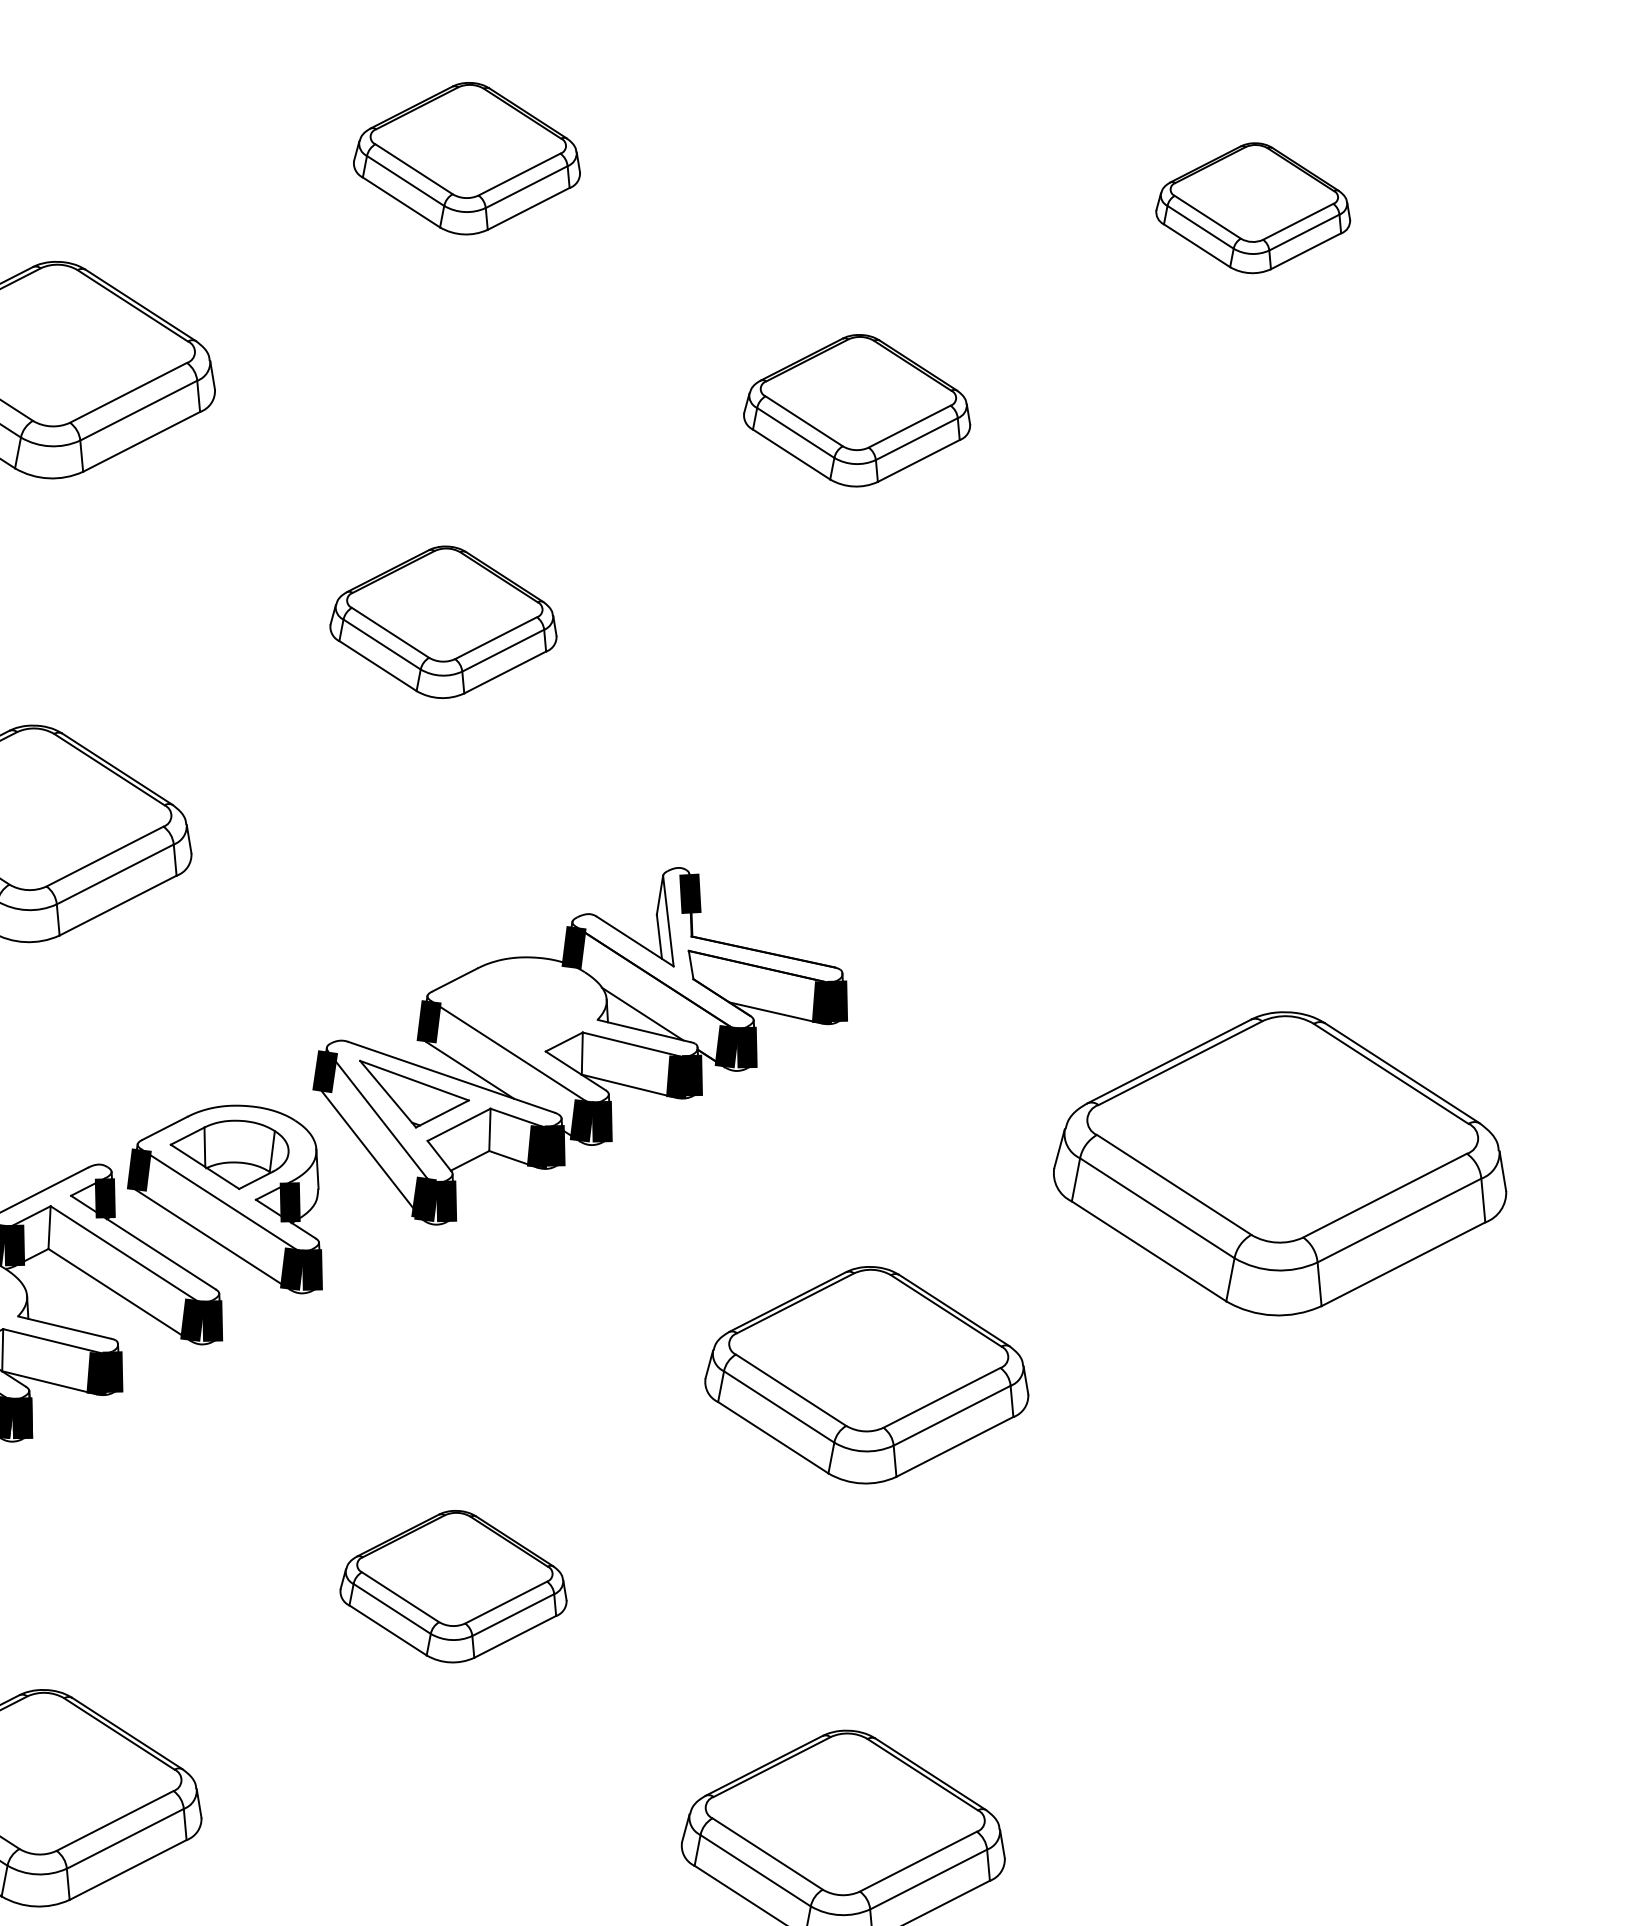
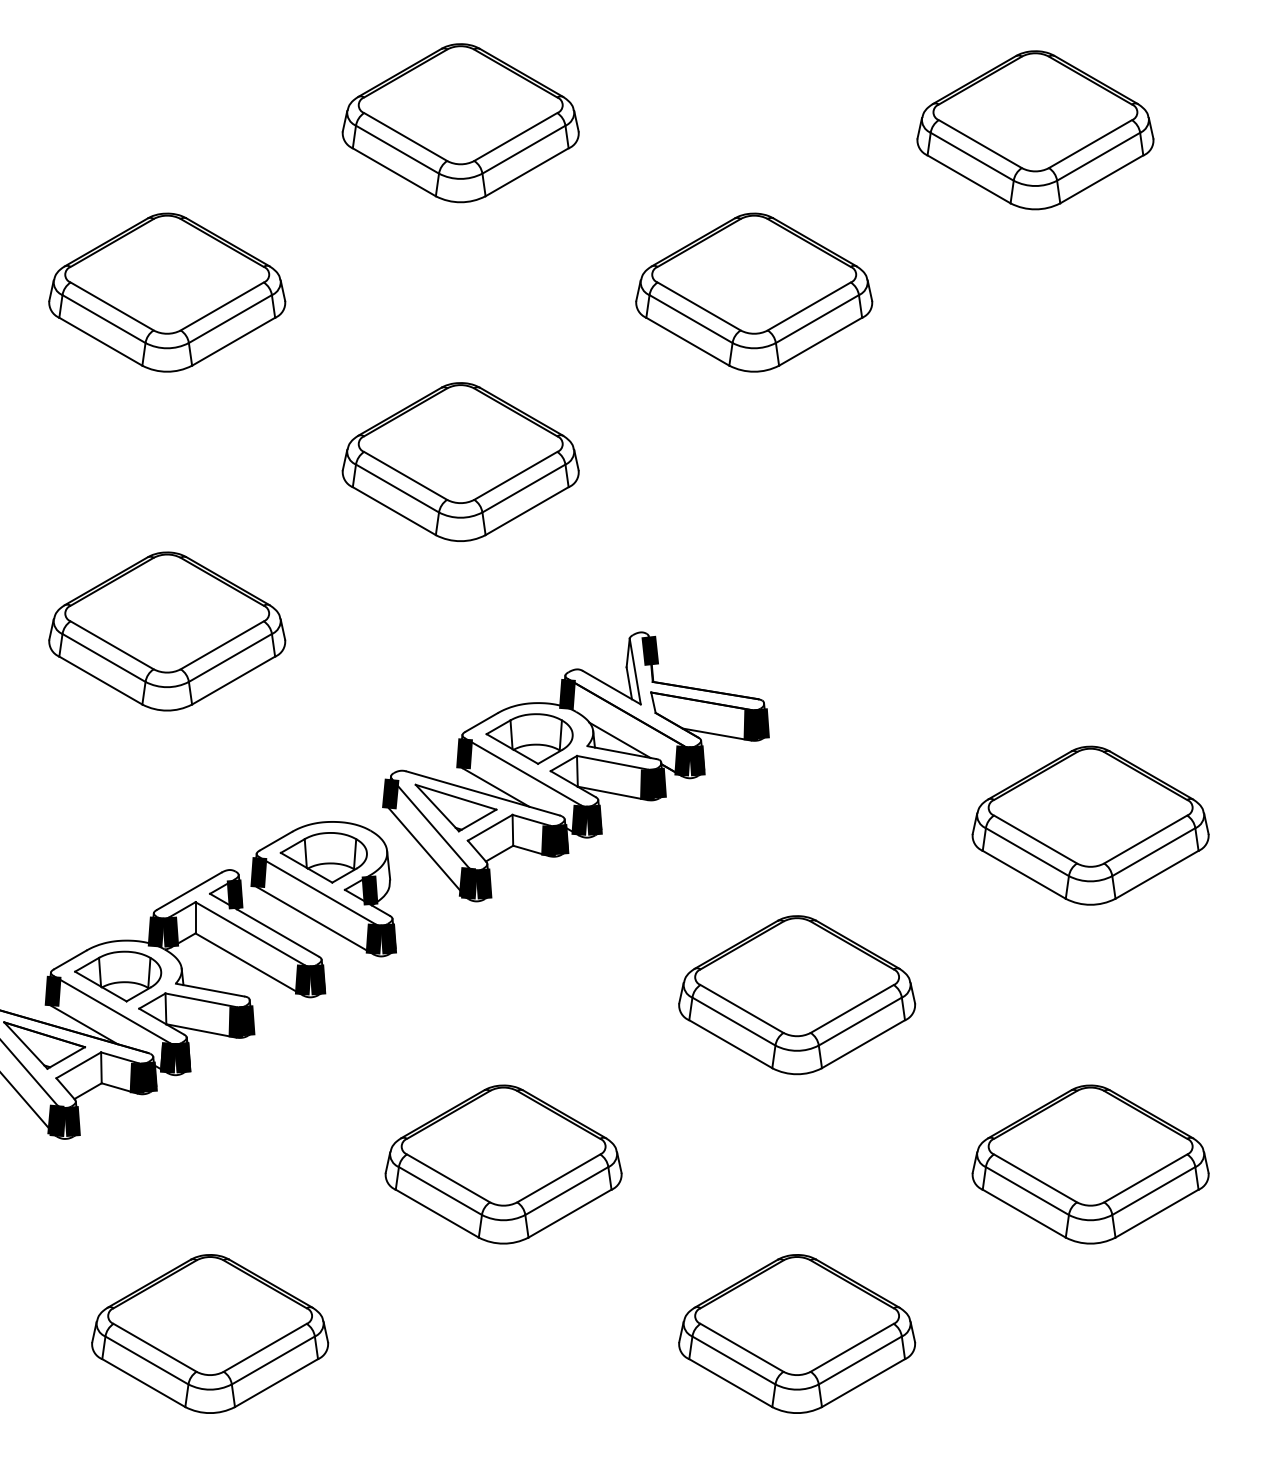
part: (467, 158) -> (460, 123), size x1.43
part: (1253, 208) -> (1035, 130), size x1.67
part: (857, 410) -> (754, 292), size x1.43
part: (443, 621) -> (460, 461), size x1.43
part: (519, 1005) -> (529, 738), added
part: (1280, 1163) -> (1090, 825), size x0.71
part: (453, 1586) -> (503, 1164), size x1.43
part: (1257, 1627) -> (1090, 1164), added

